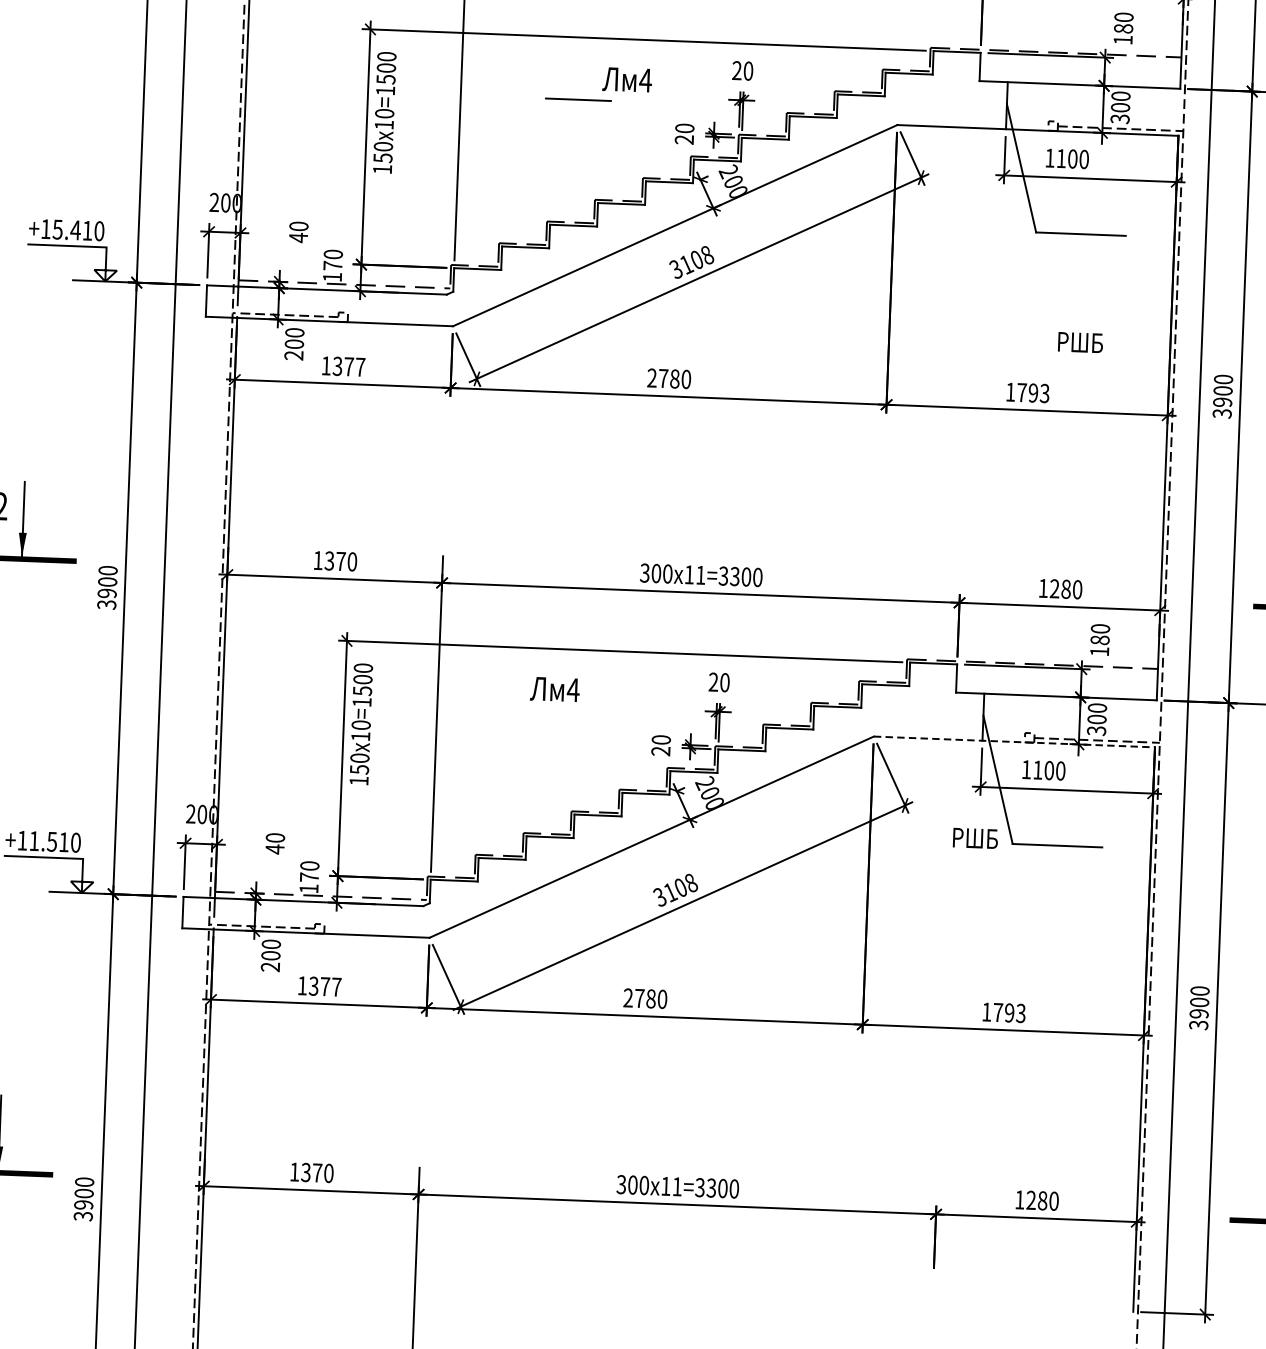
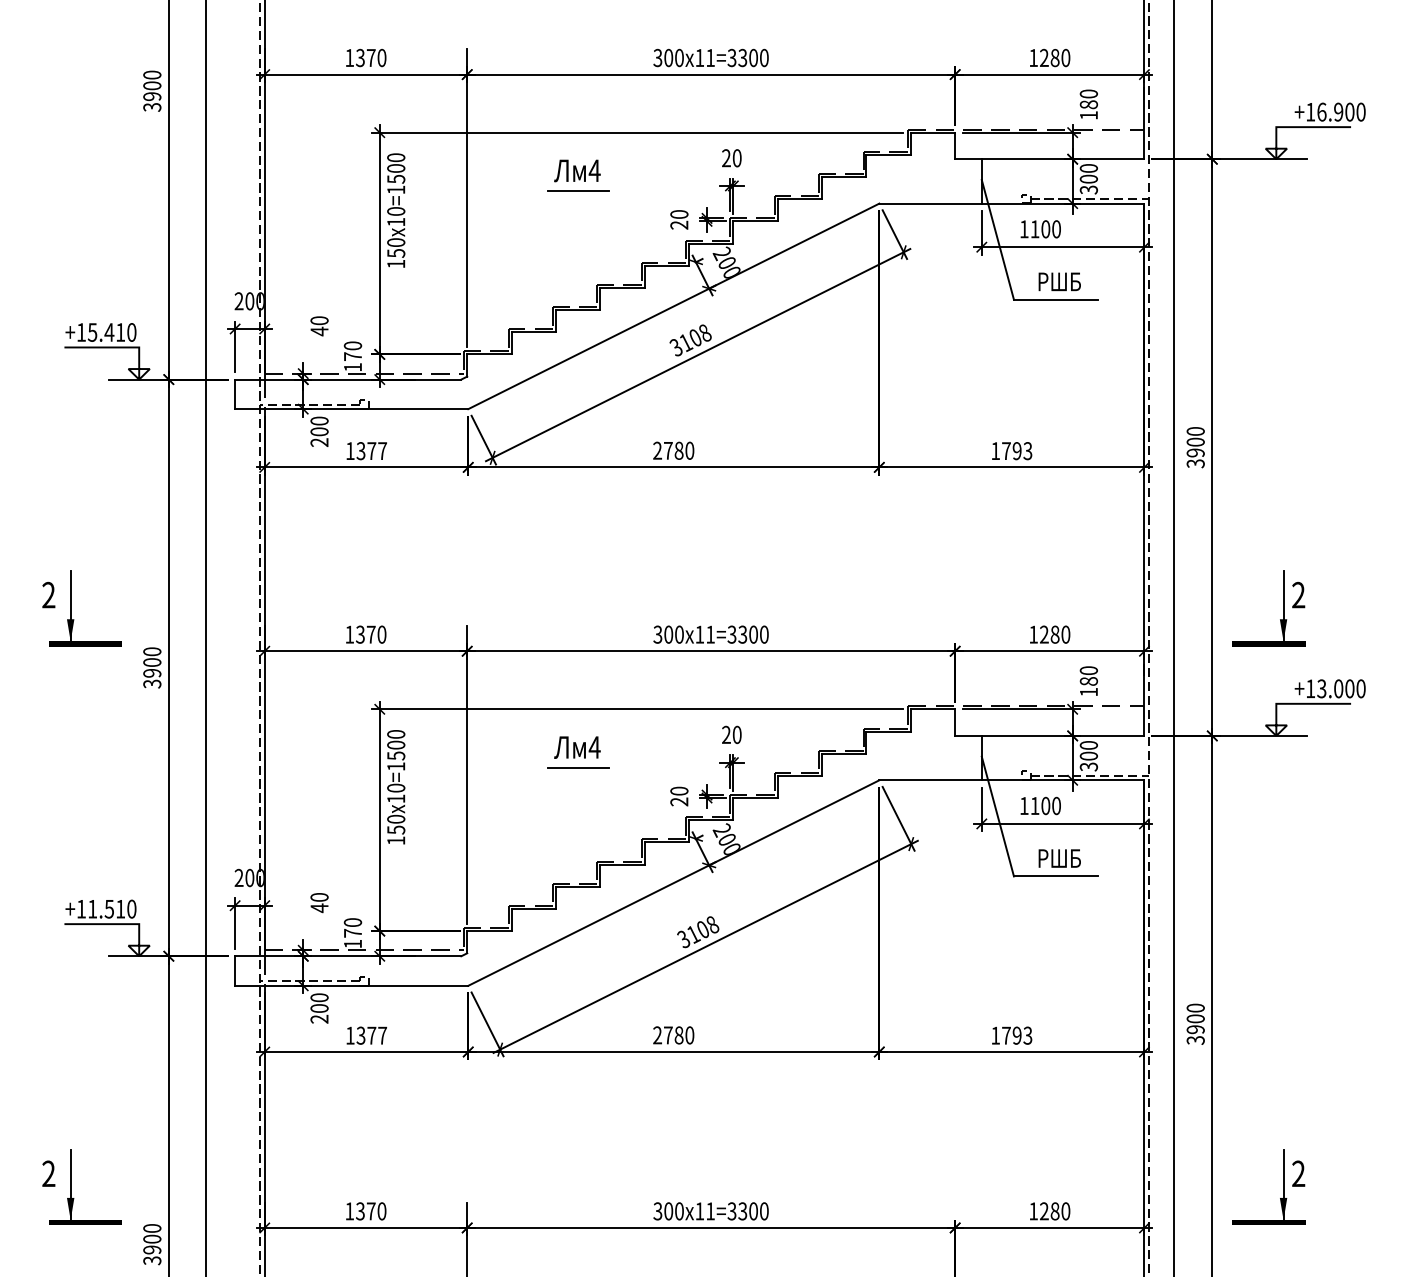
text: (627, 79) -> (577, 170), moved
text: (1080, 342) -> (1059, 281), moved
line: (554, 711) -> (577, 768), added
line: (1013, 742) -> (1011, 780), dashed -> solid
text: (975, 838) -> (1059, 858), moved

